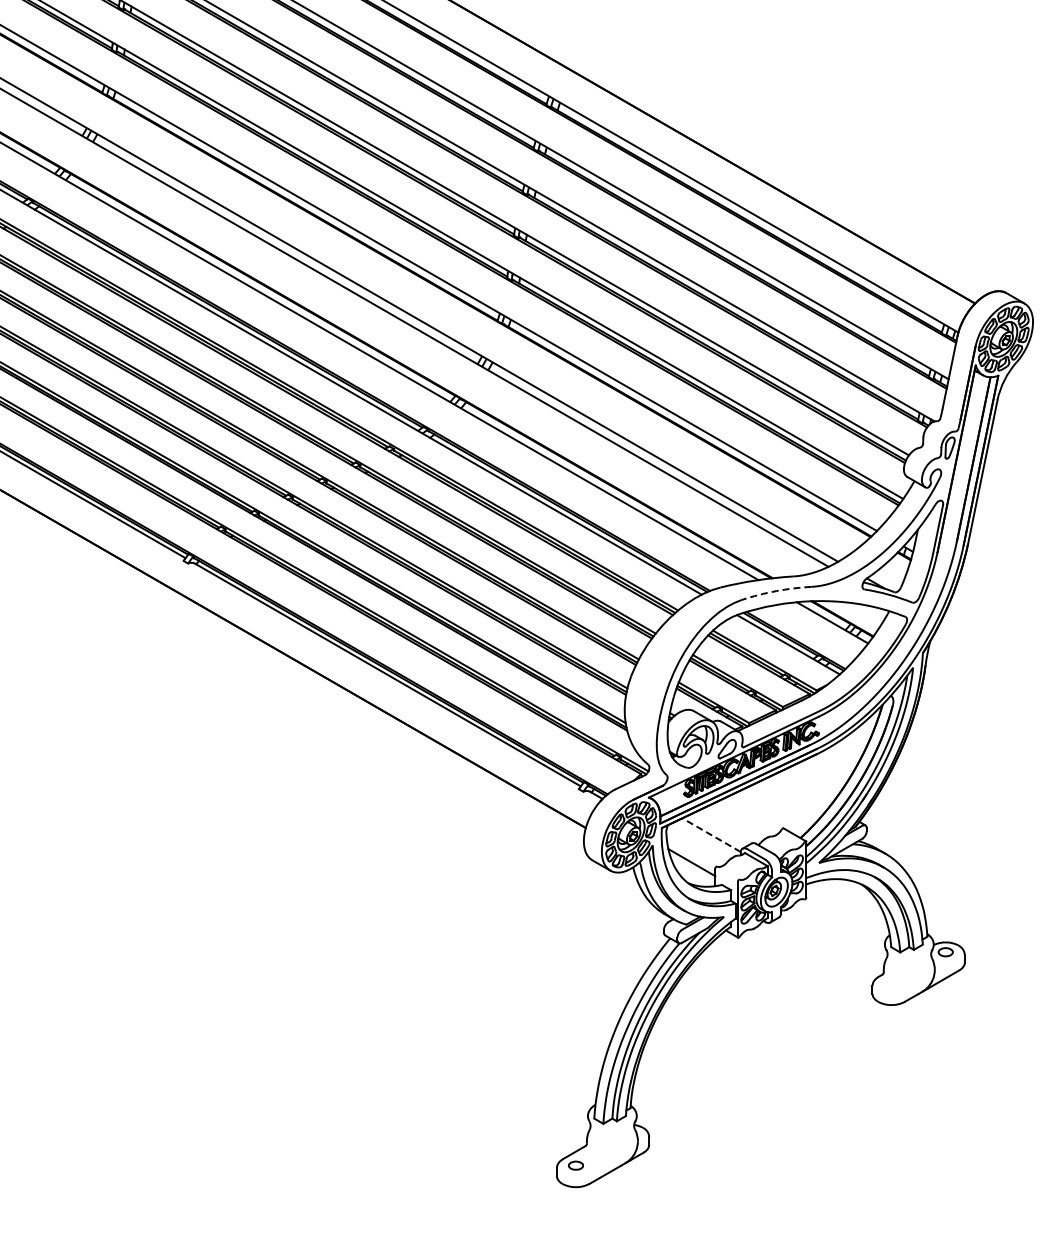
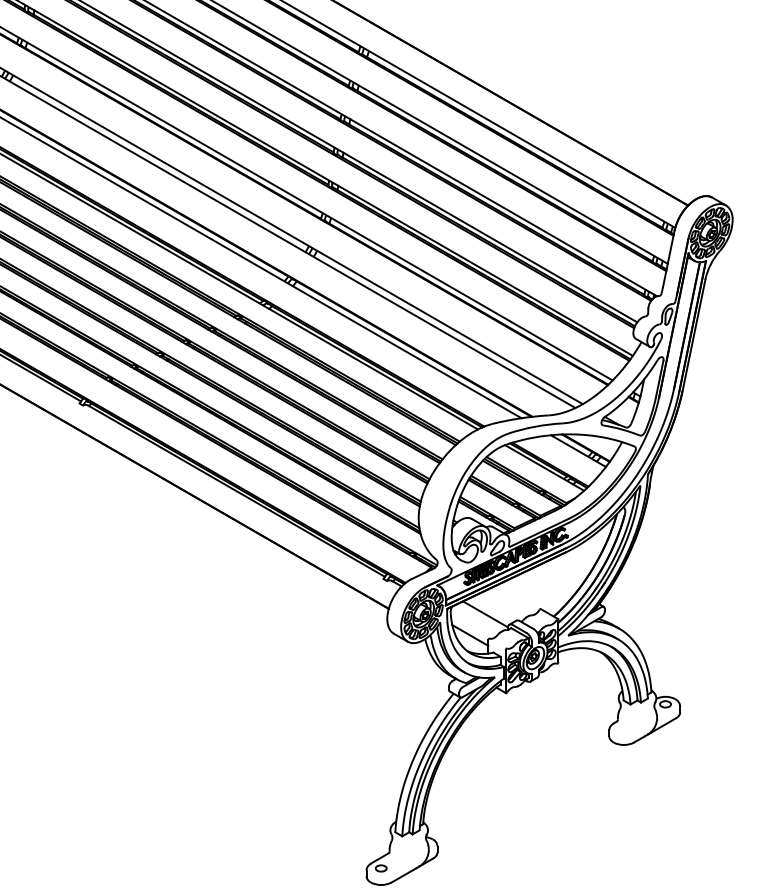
arc: (776, 591) -> (535, 426), dashed -> solid
line: (711, 835) -> (485, 614), dashed -> solid

